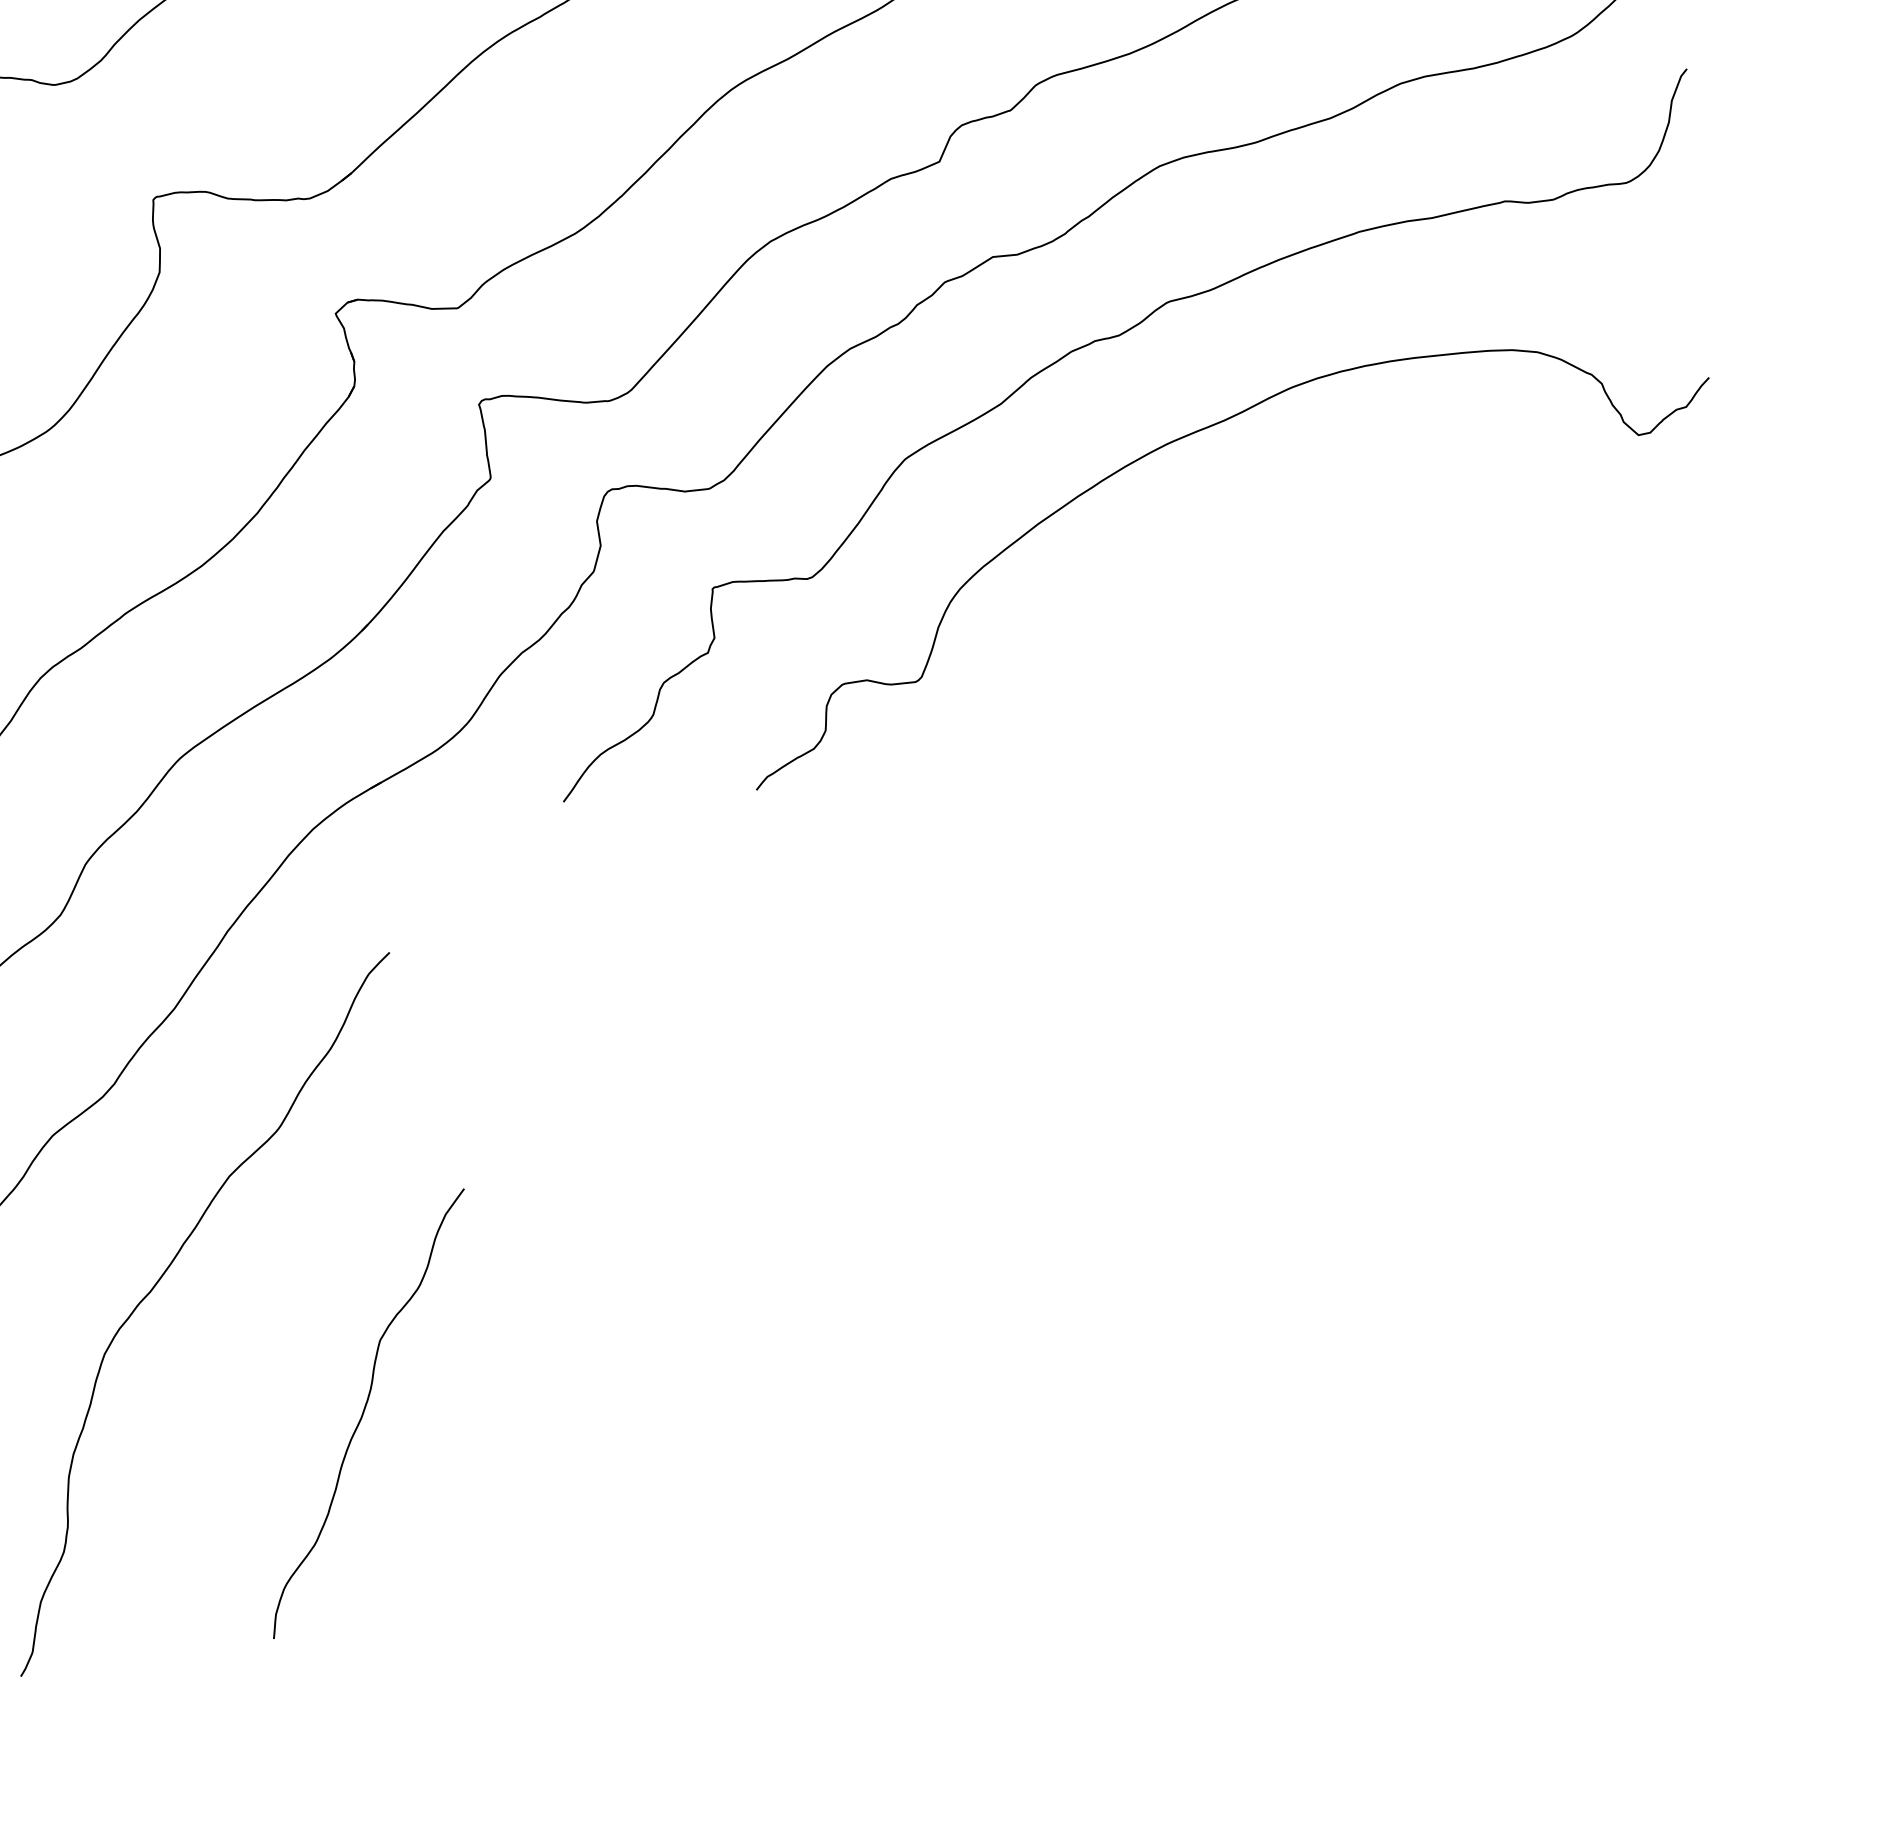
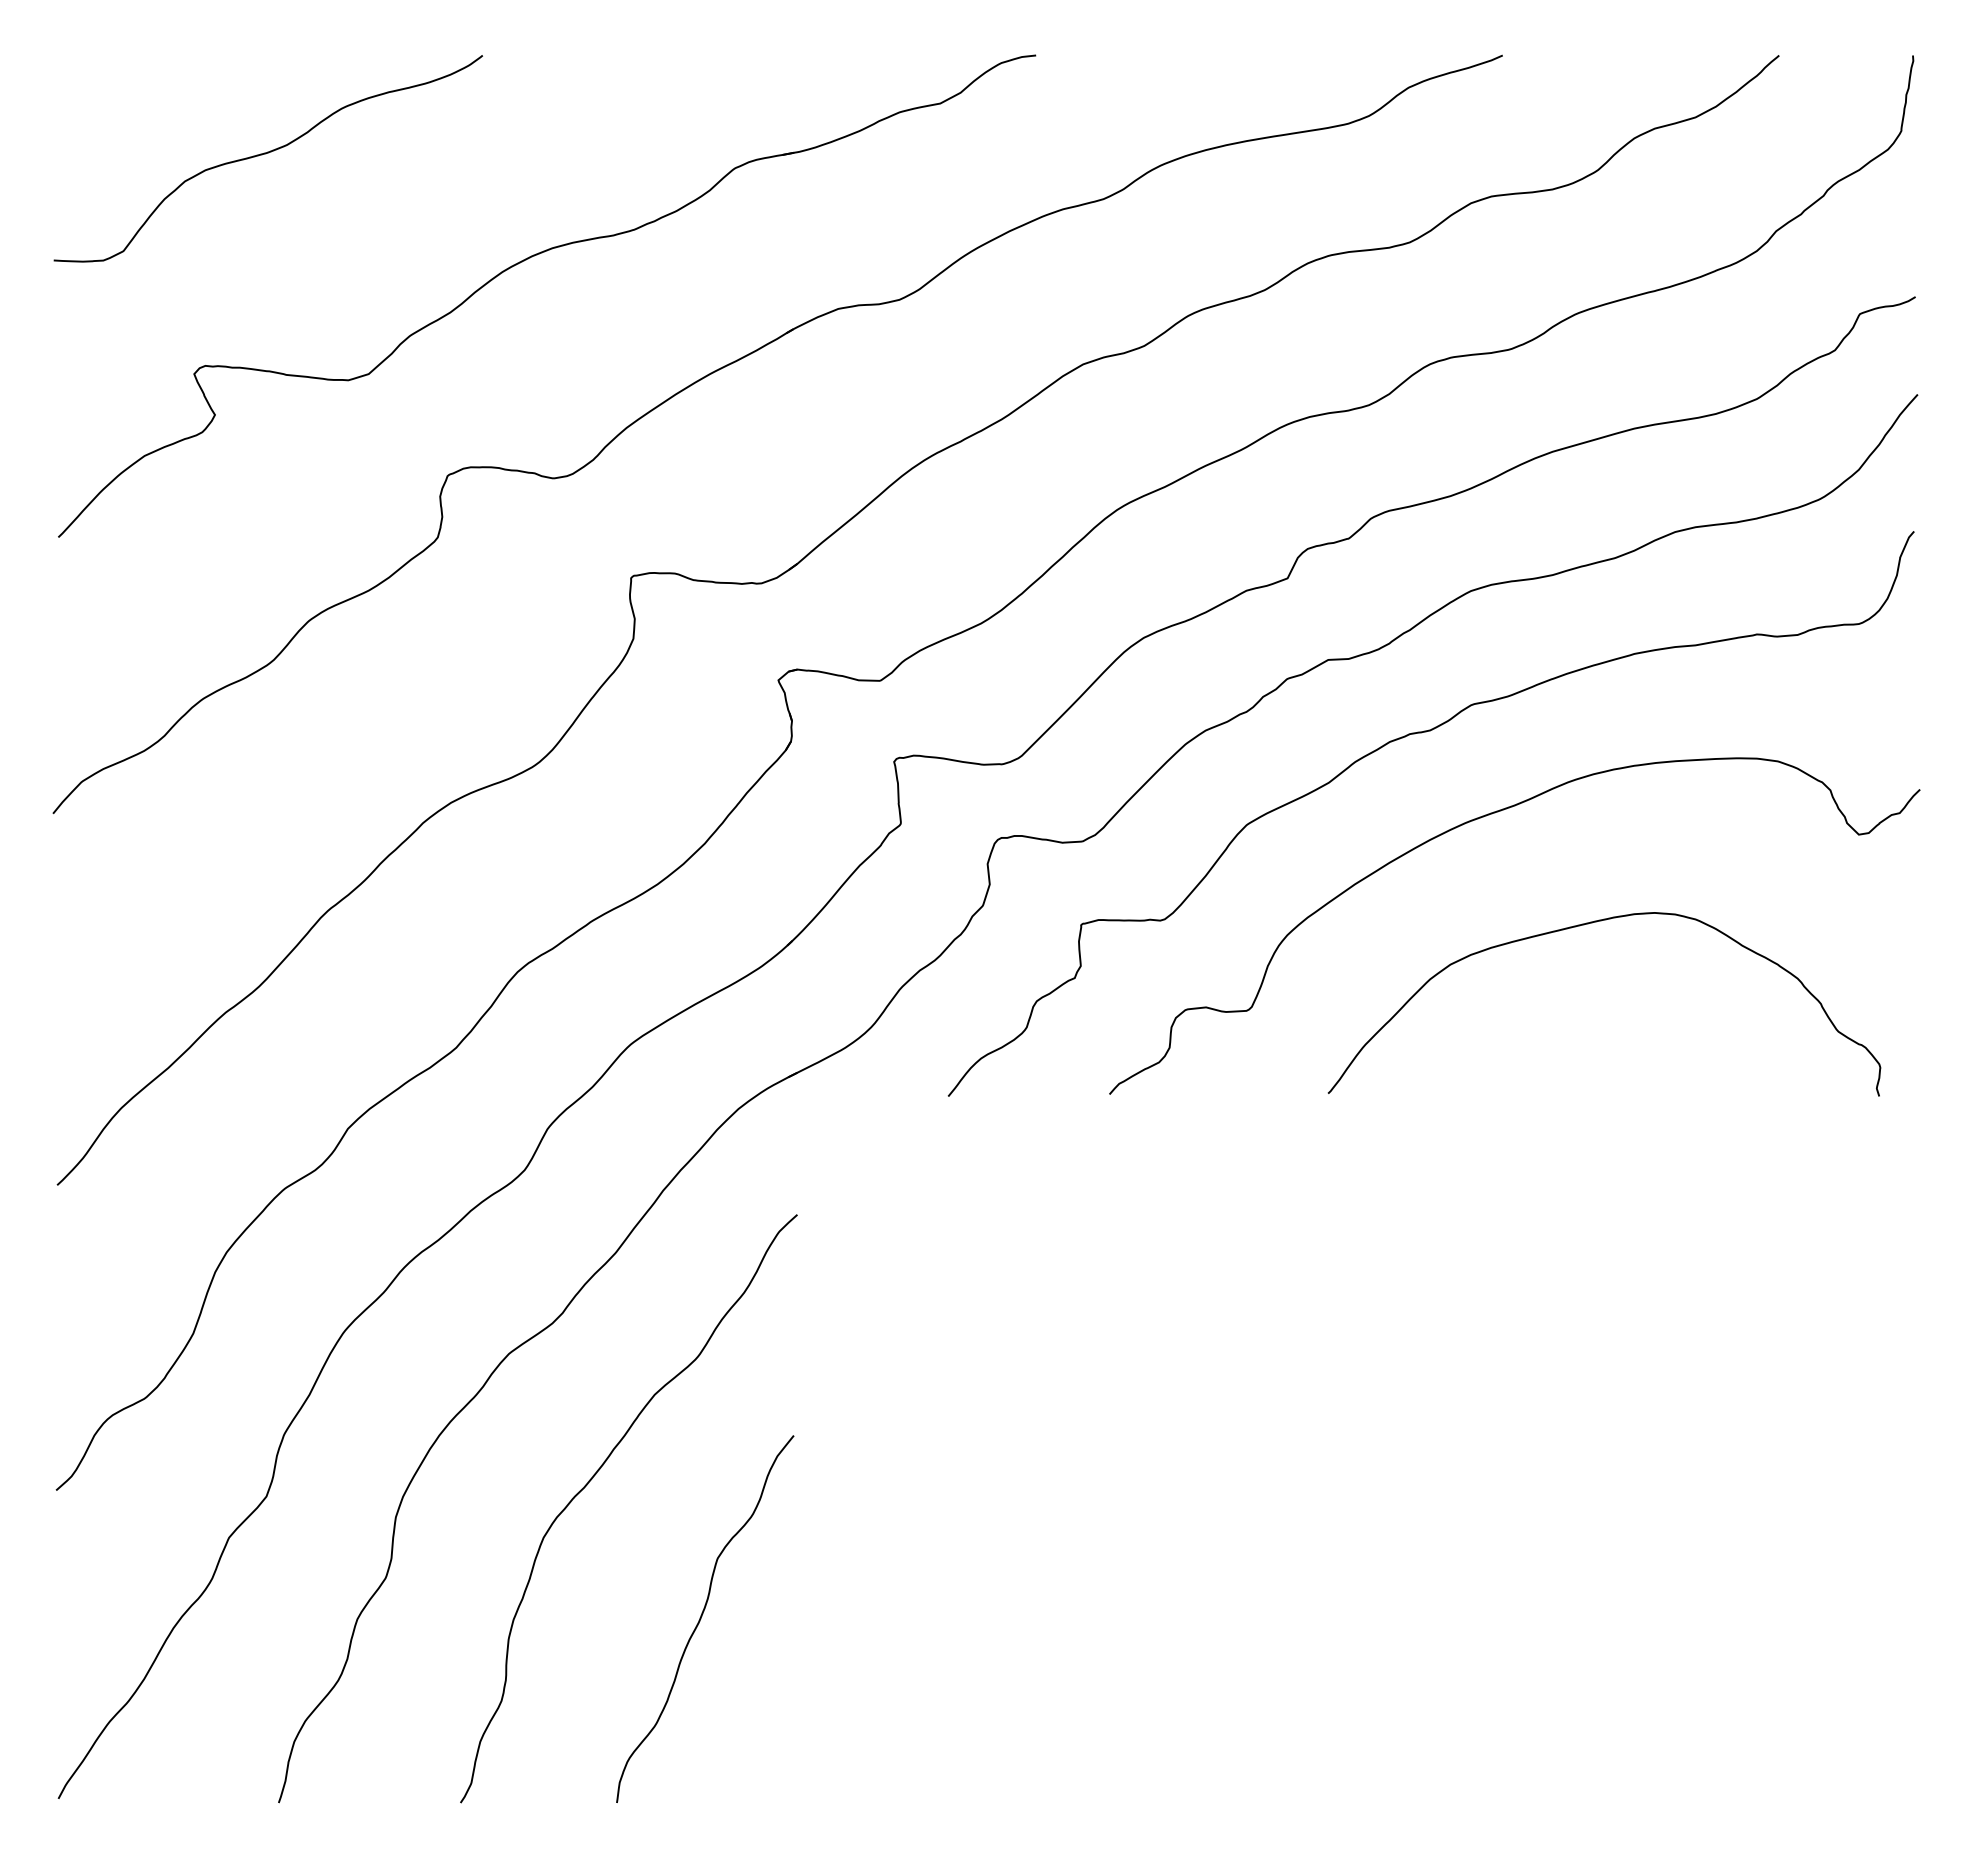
curve: (1315, 560) -> (1584, 925), added
curve: (365, 1410) -> (702, 1616), moved

